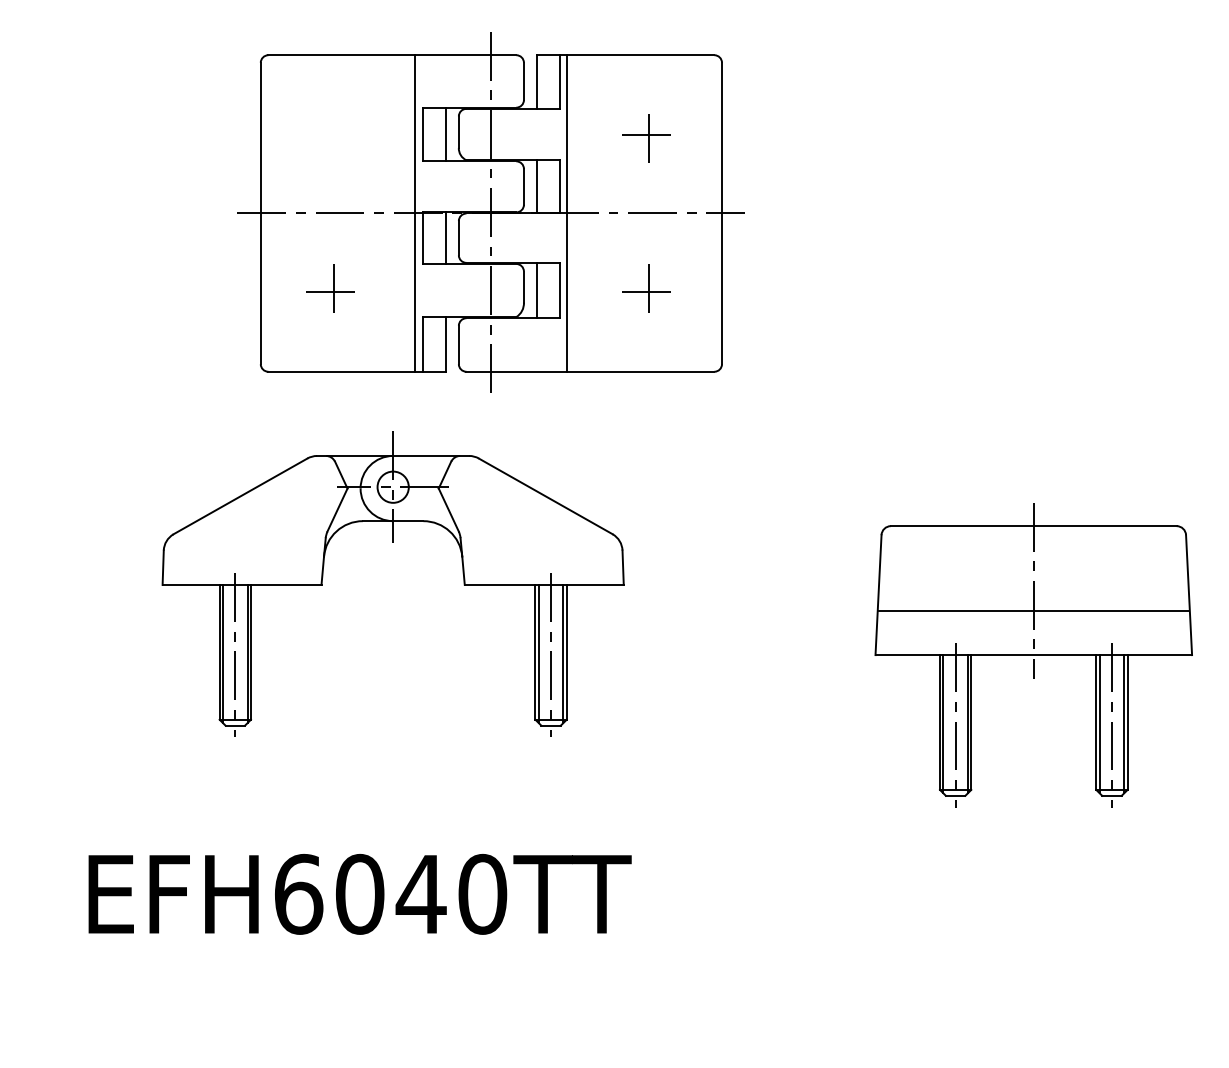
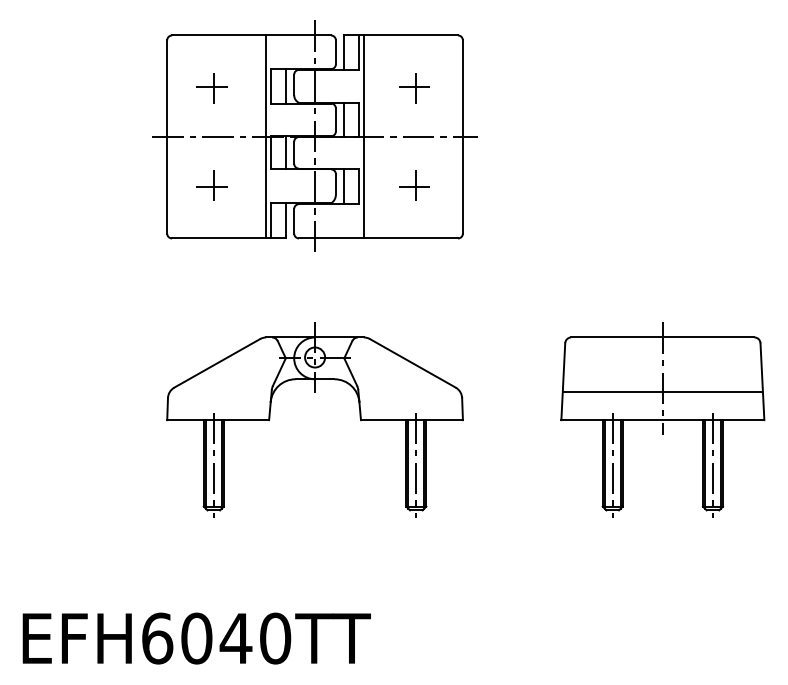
part: (329, 137) -> (211, 88), added
part: (392, 541) -> (314, 392), moved
text: (359, 894) -> (196, 638), moved

